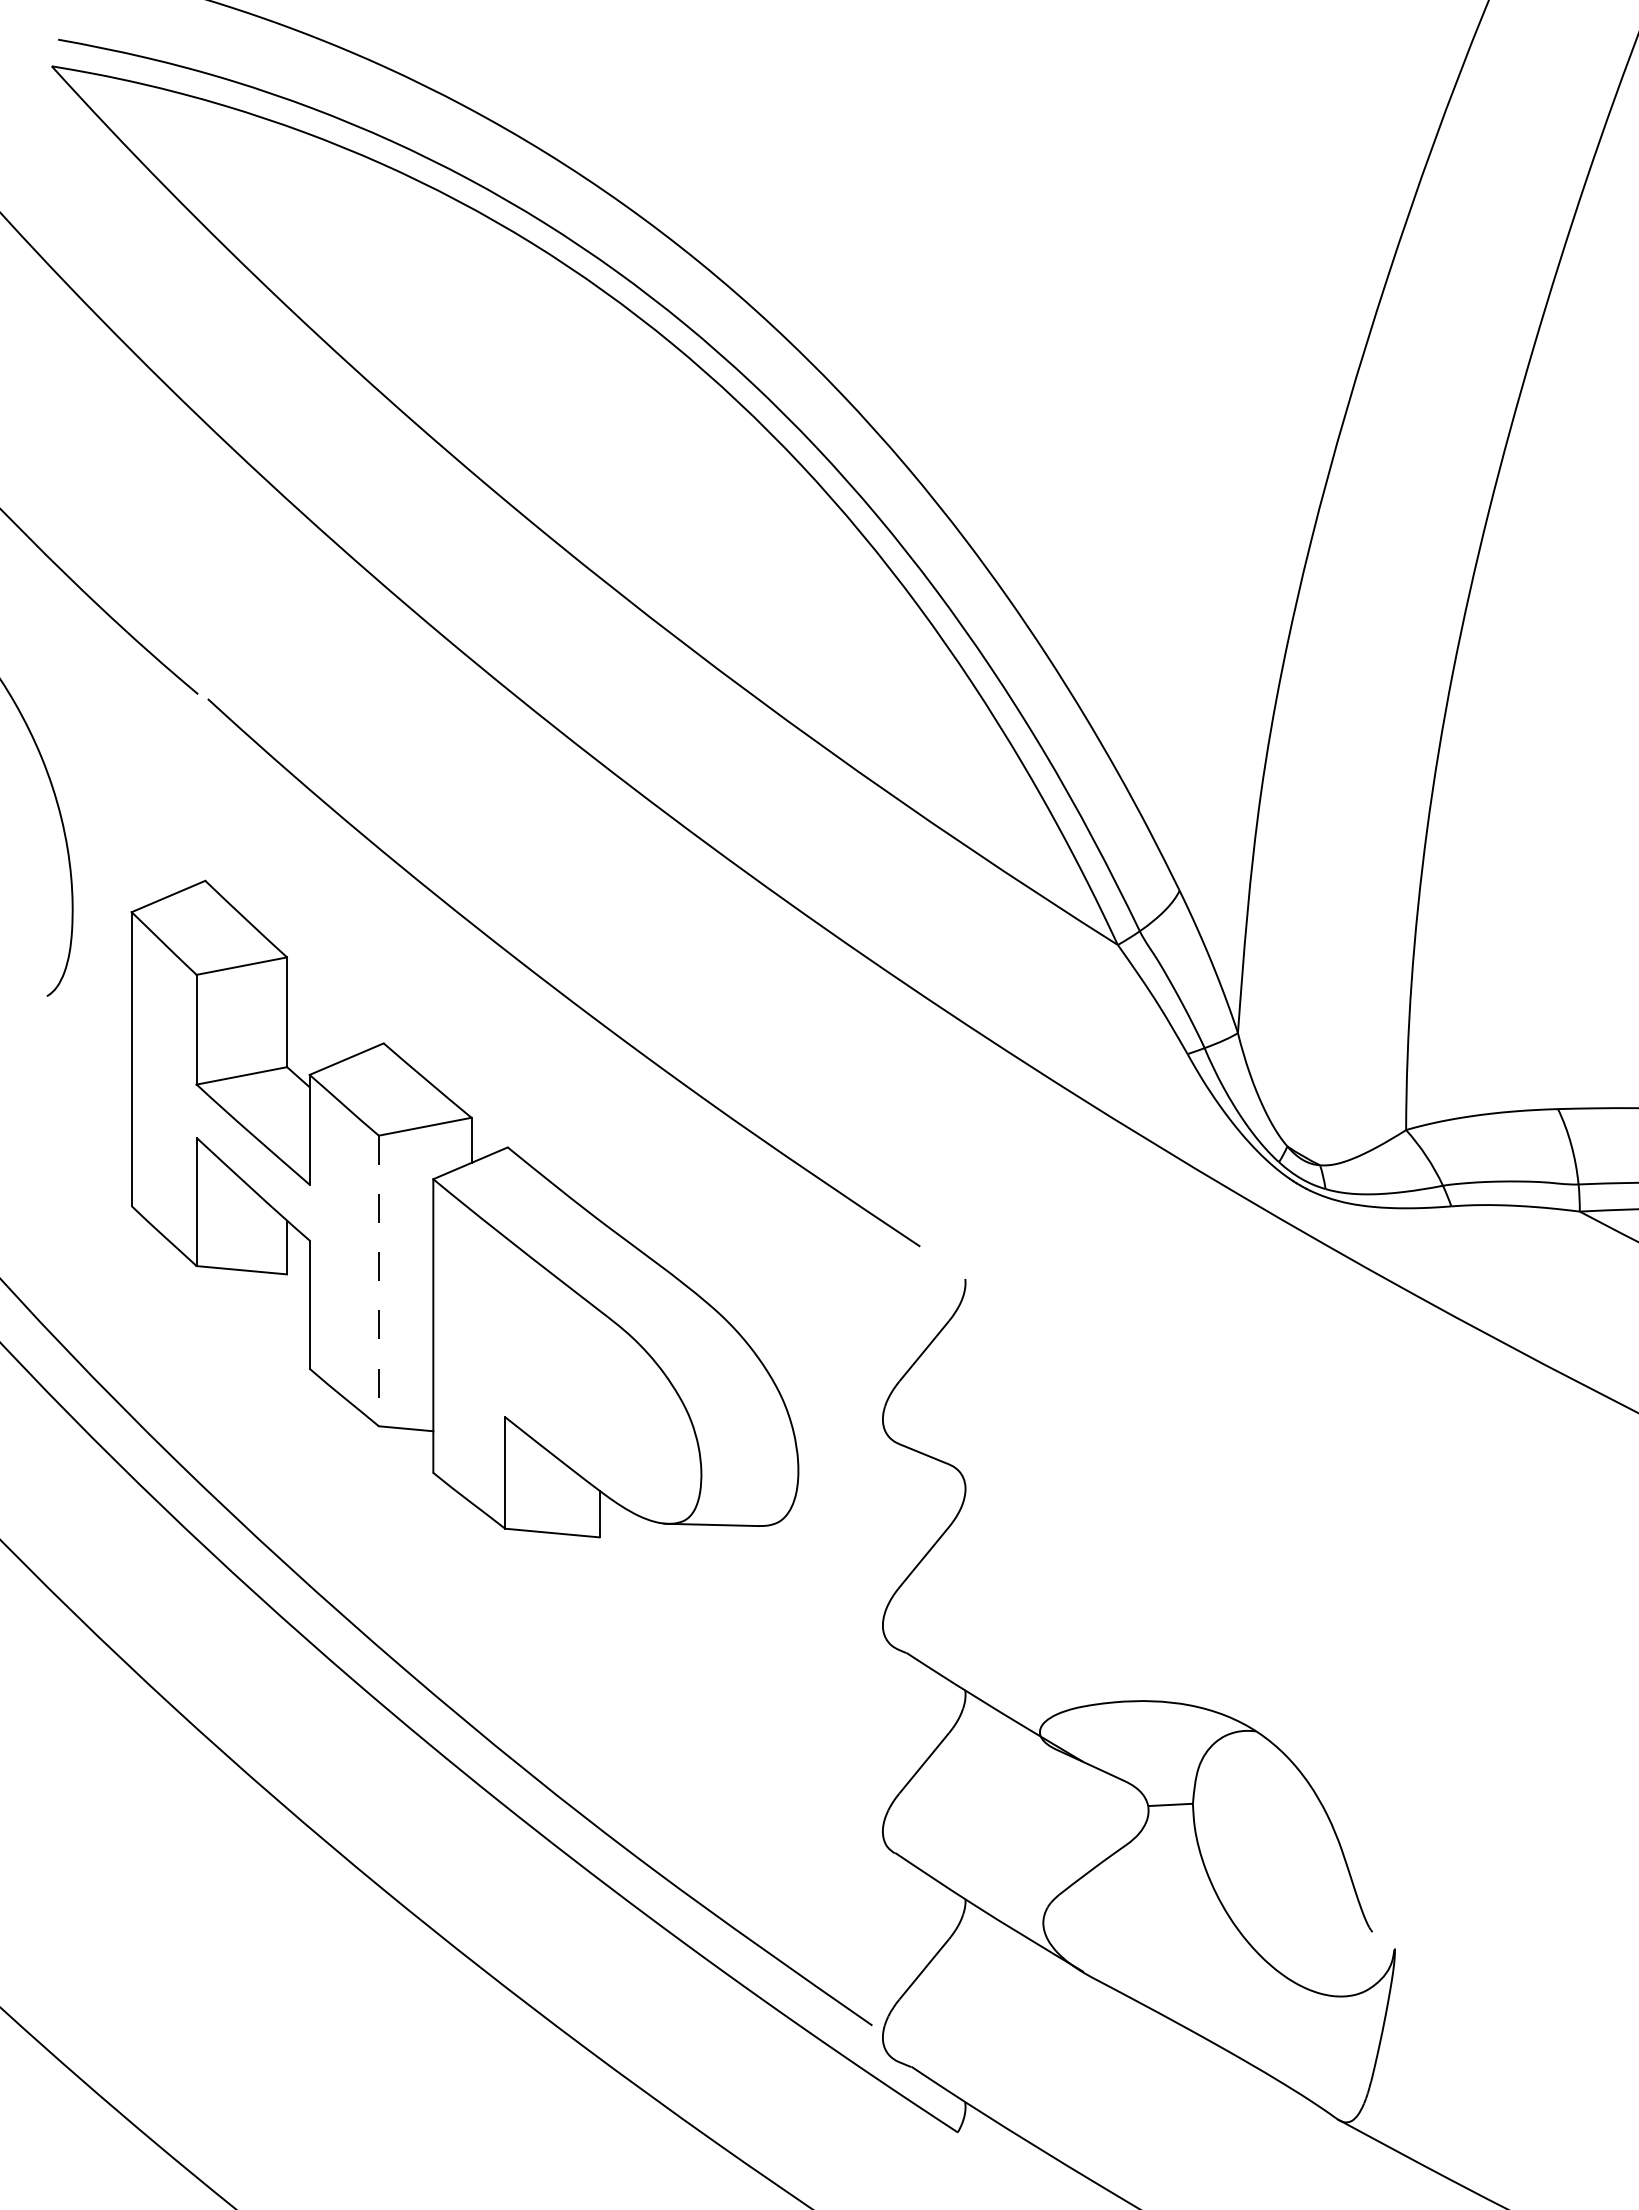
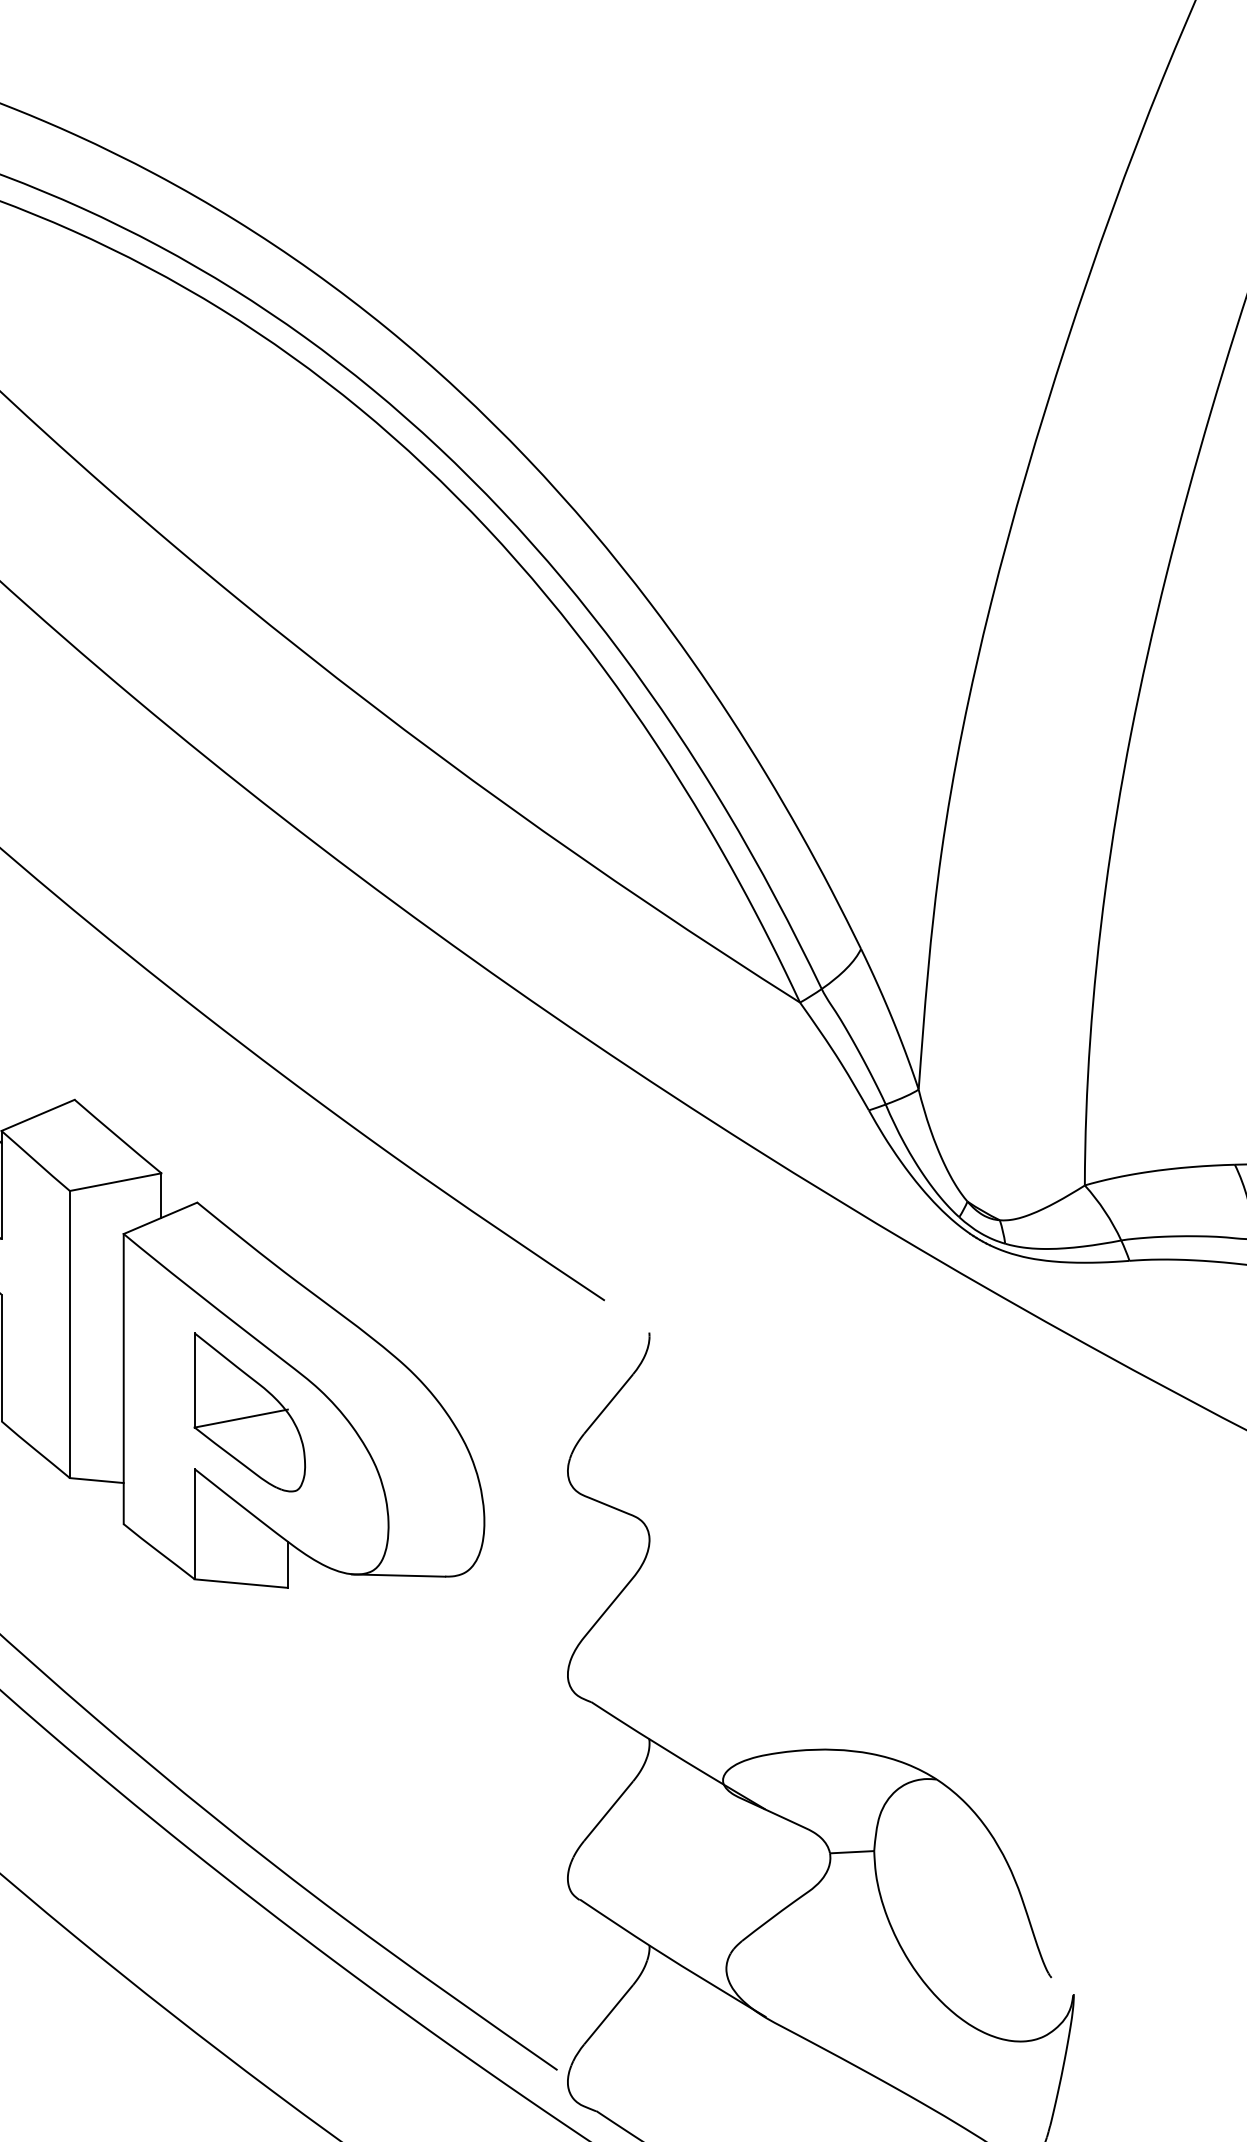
line: (378, 1281) -> (69, 1335), dashed -> solid
part: (560, 1359) -> (249, 1412), added

